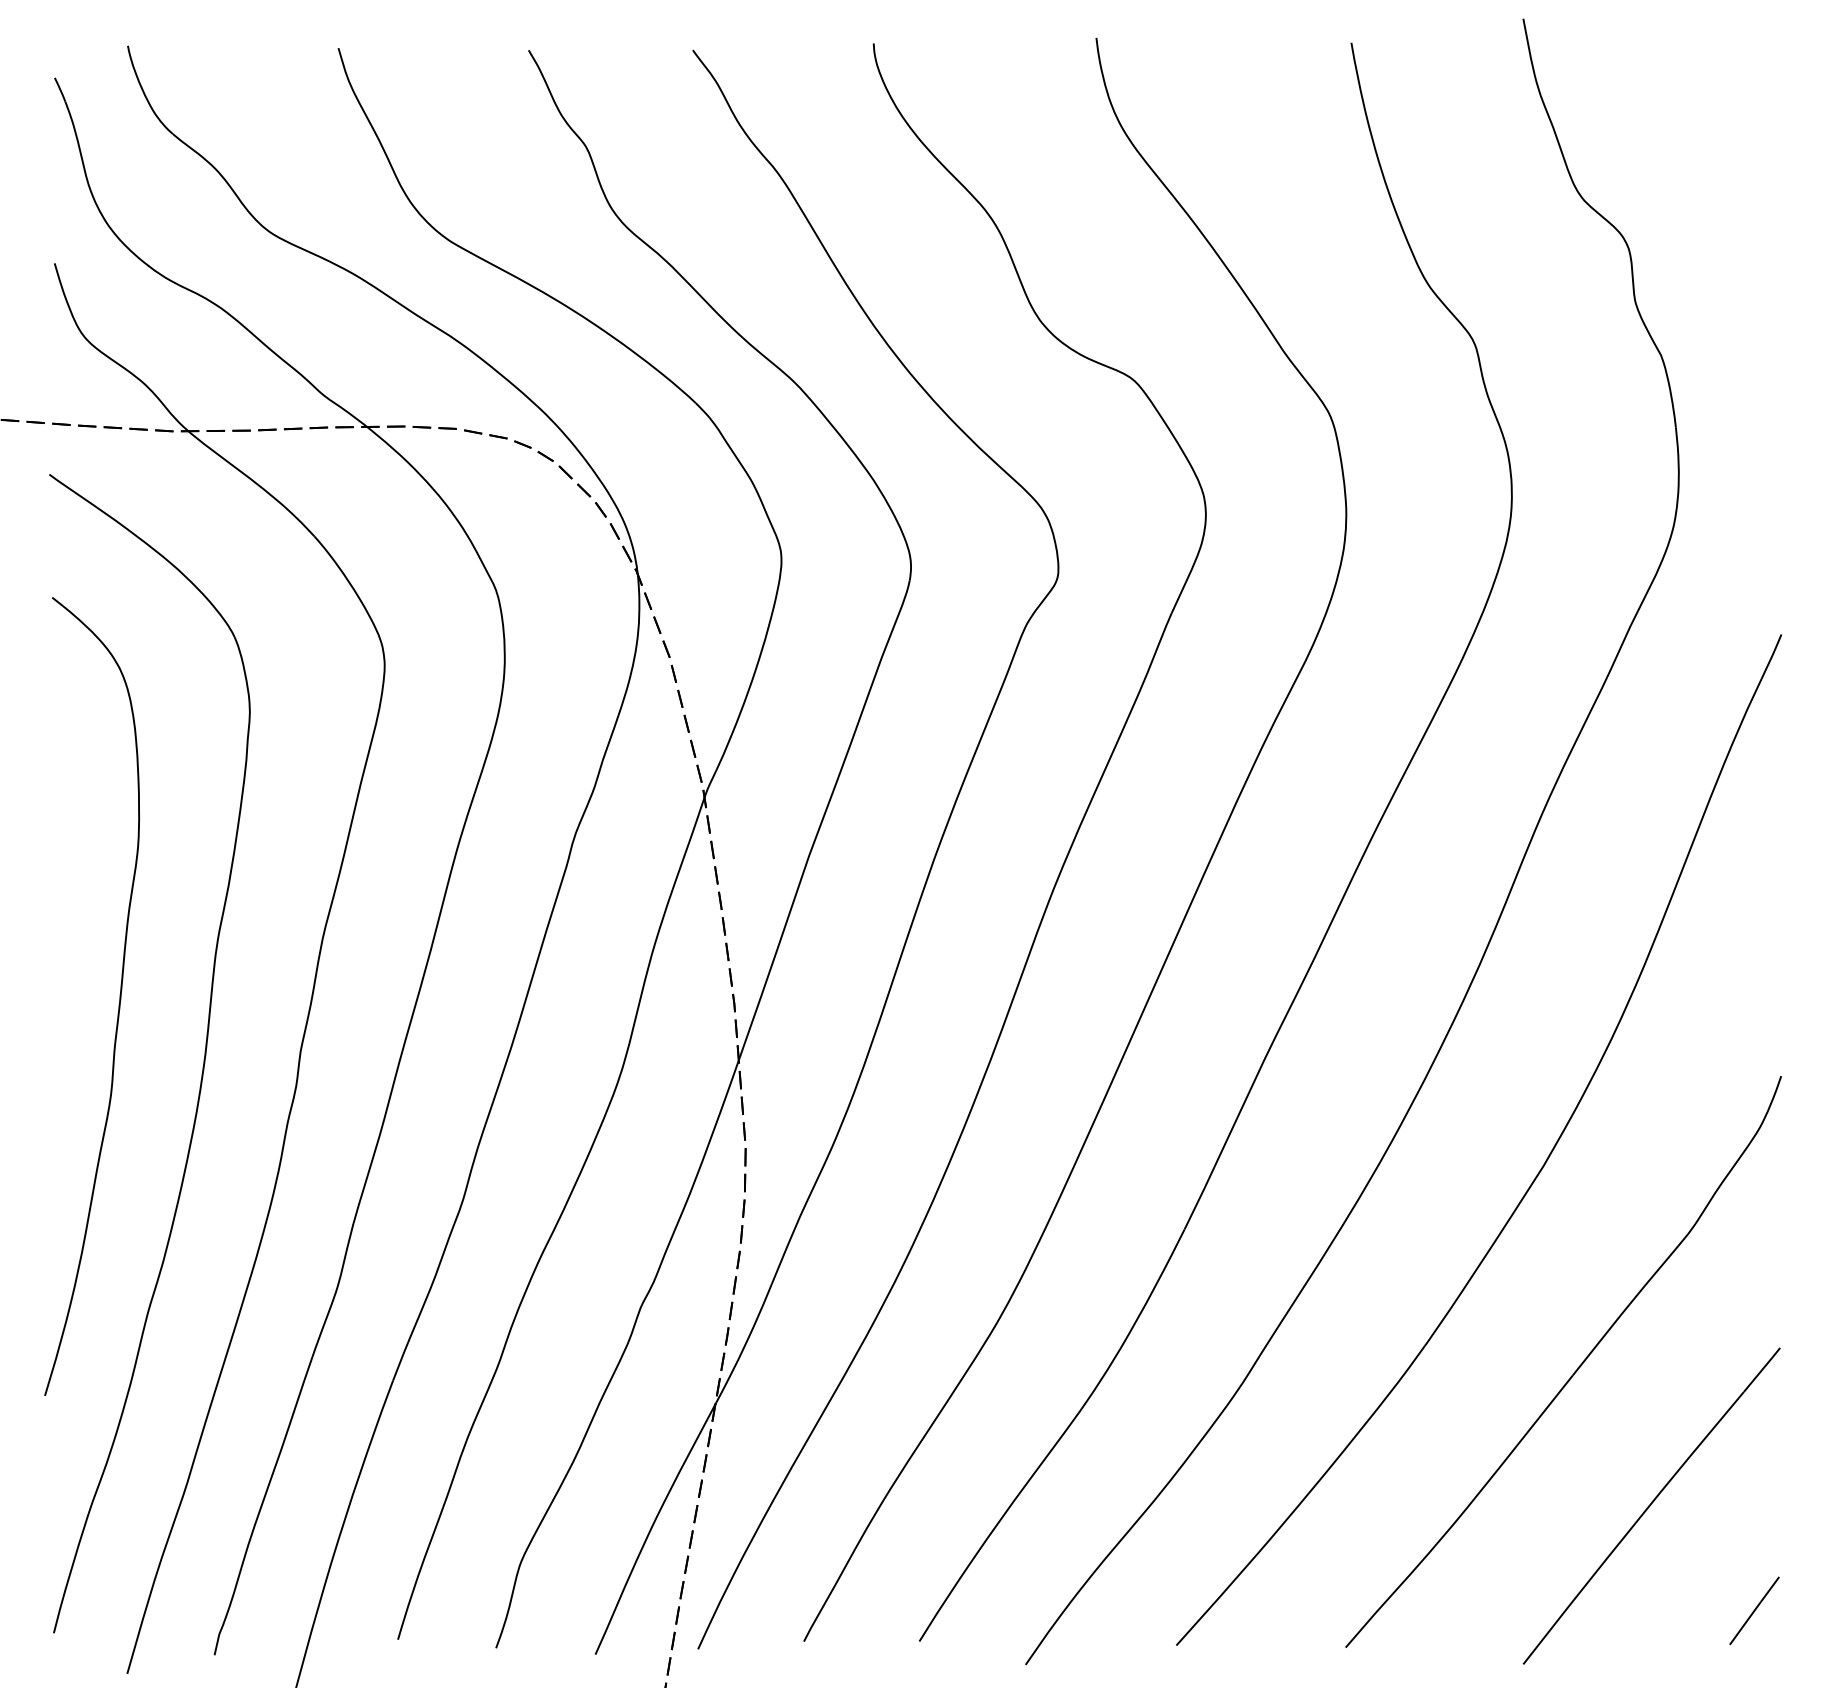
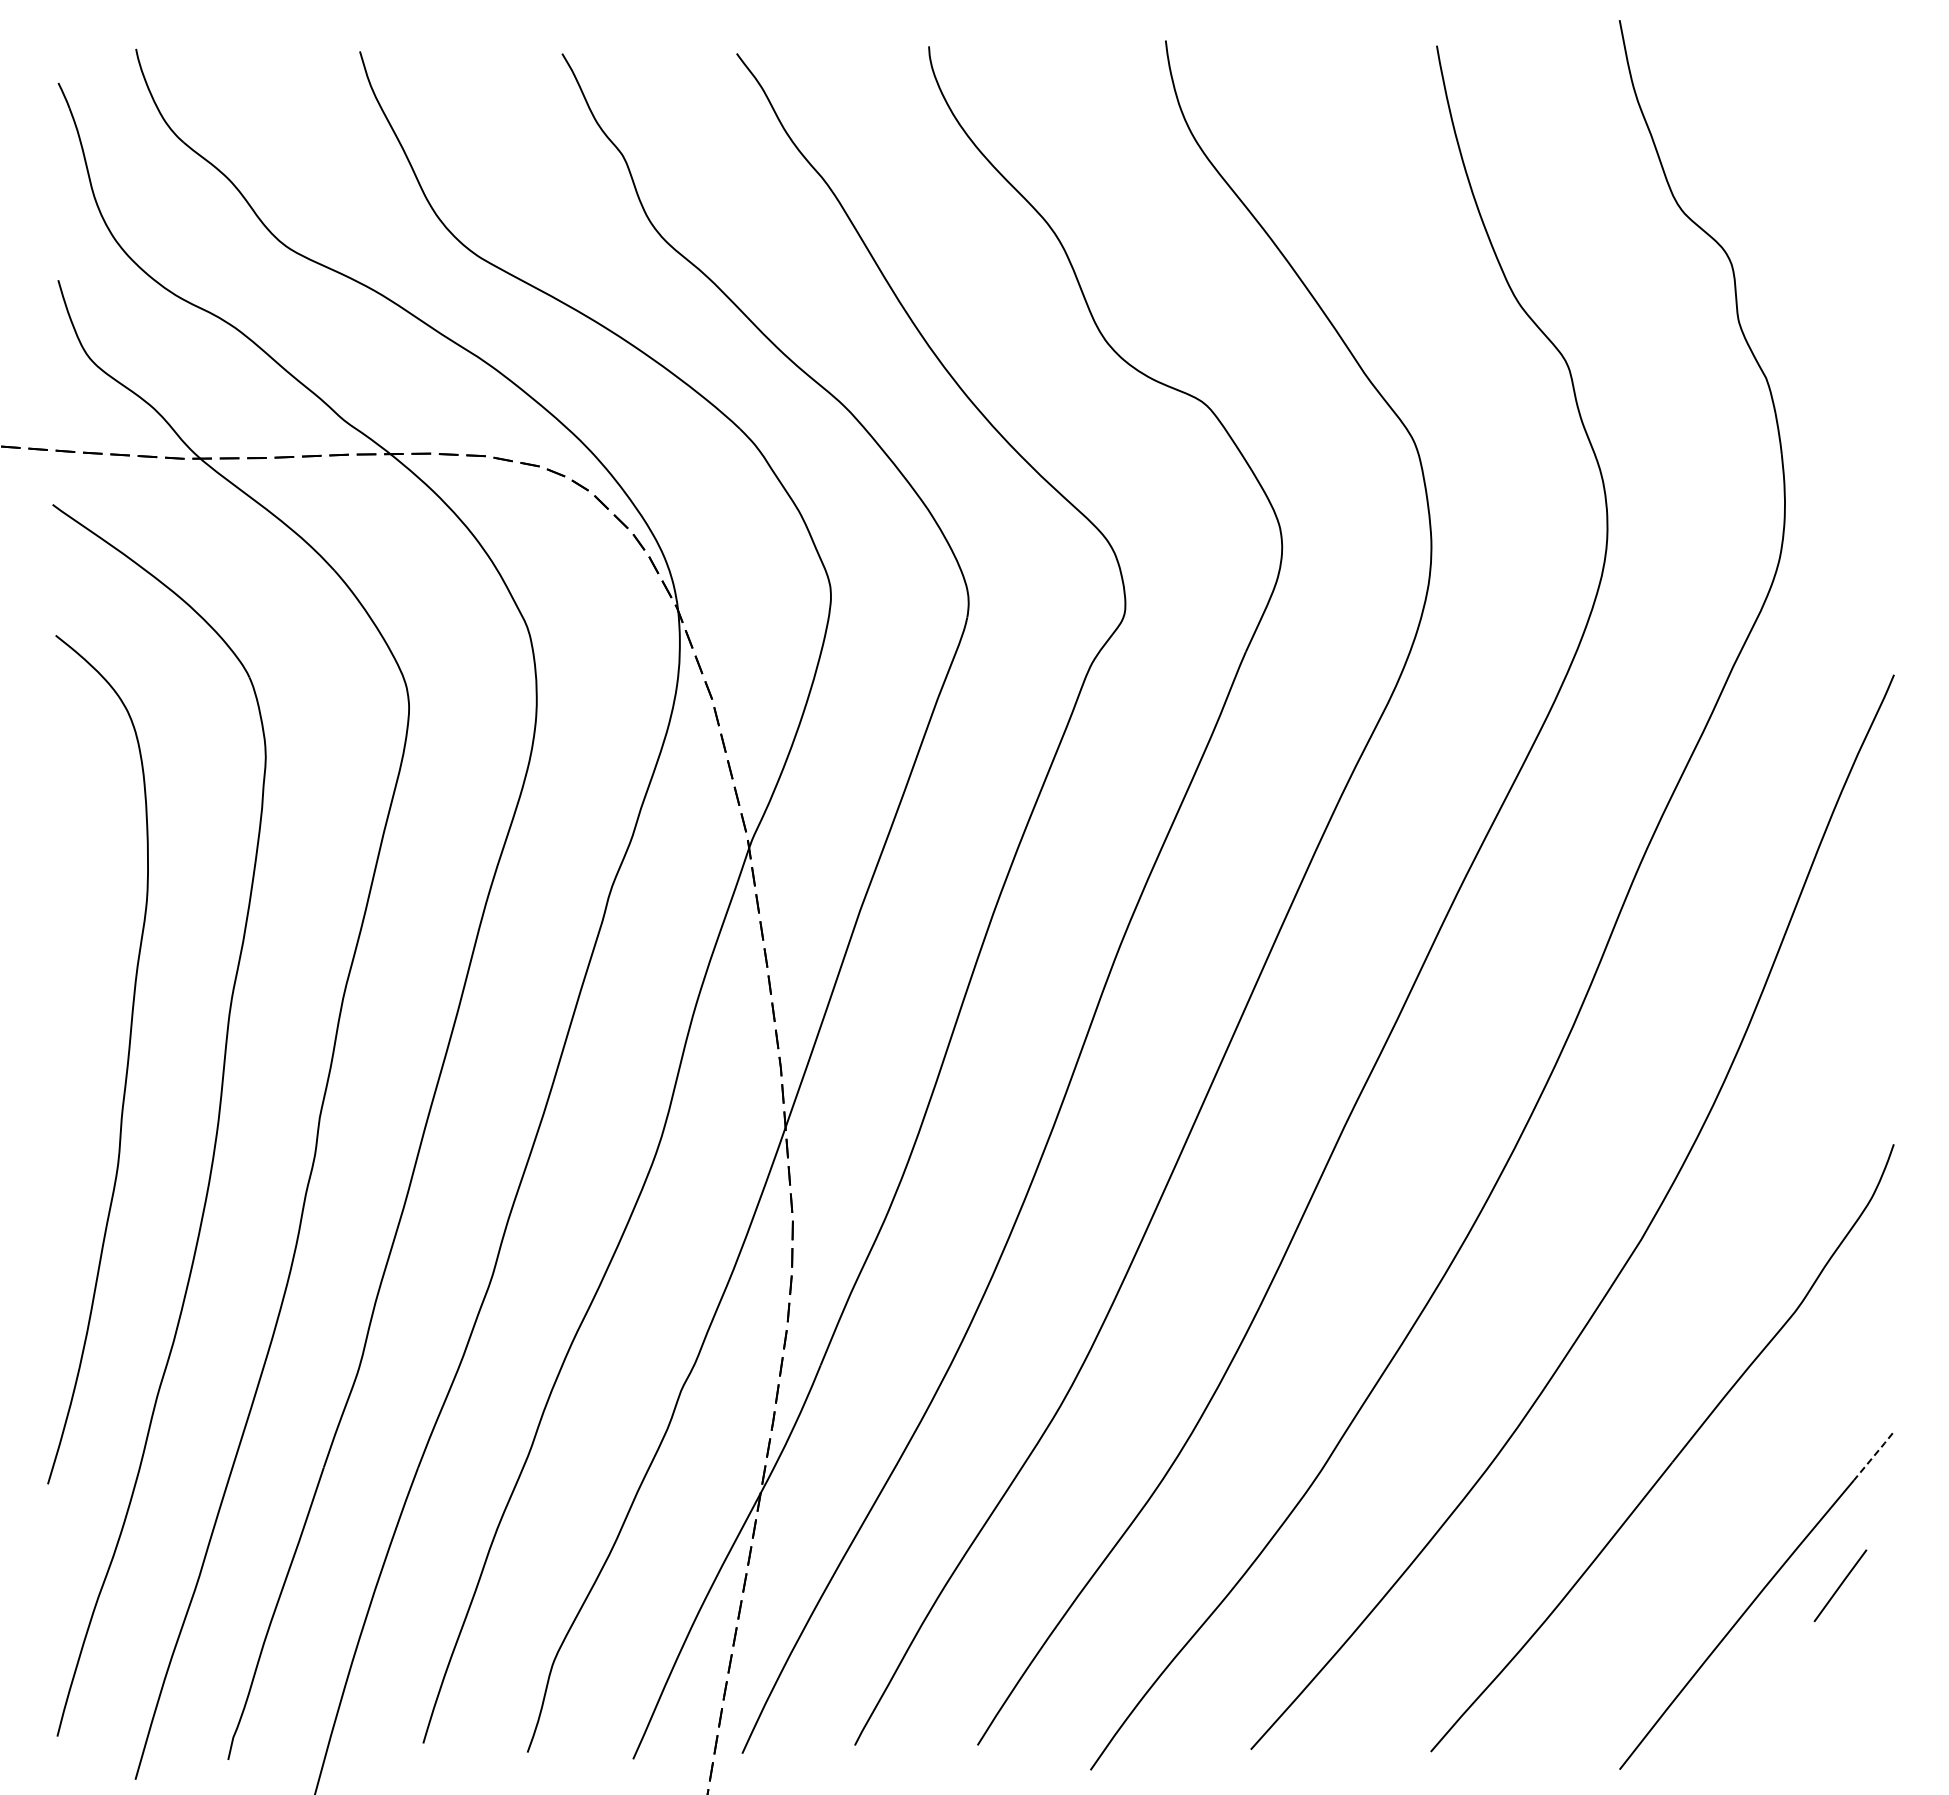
line: (1762, 1369) -> (1873, 1456), solid -> dashed
line: (1754, 1610) -> (1840, 1585), moved

